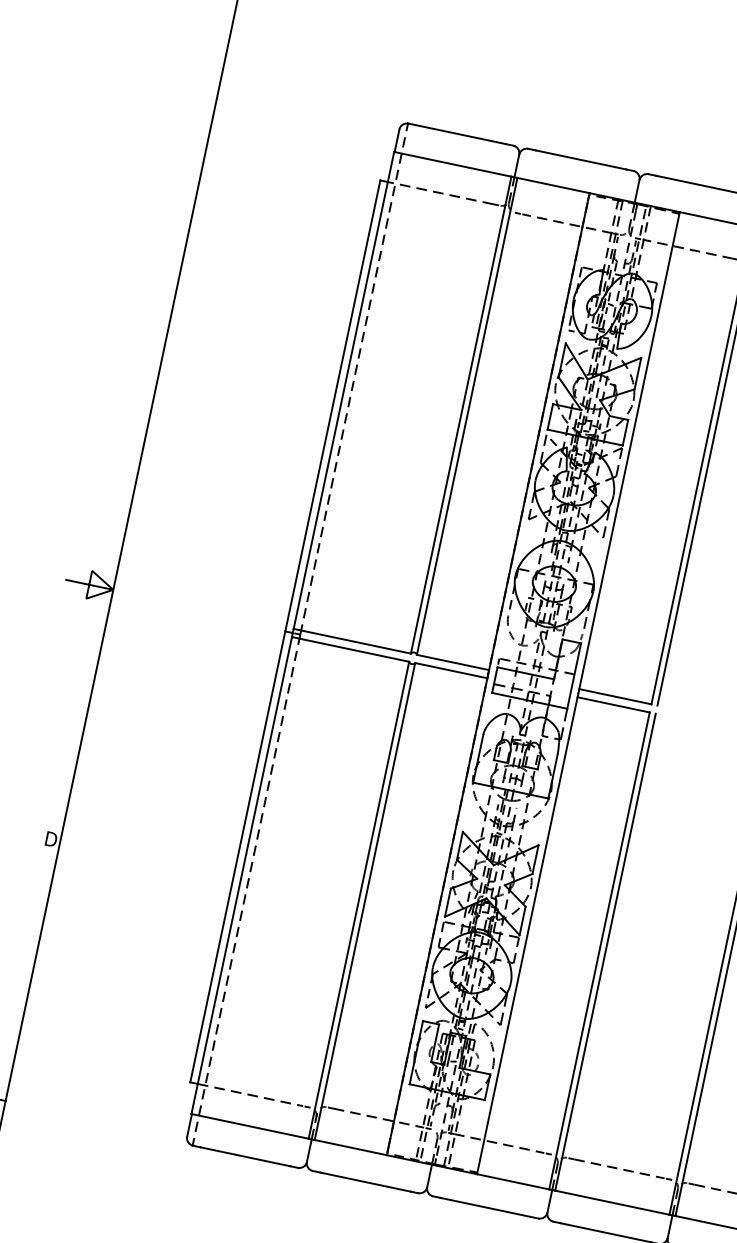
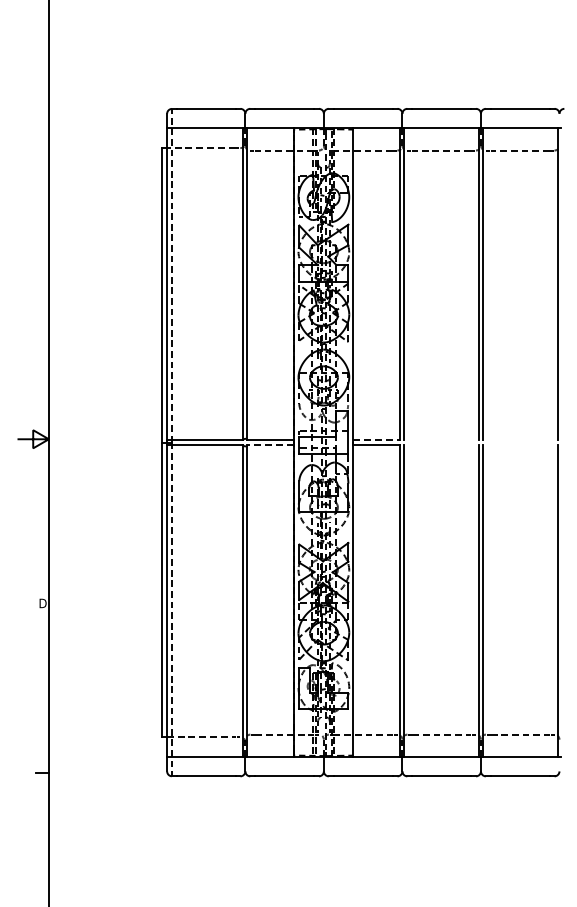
line: (450, 670) -> (270, 445), solid -> dashed
line: (614, 695) -> (376, 439), solid -> dashed

